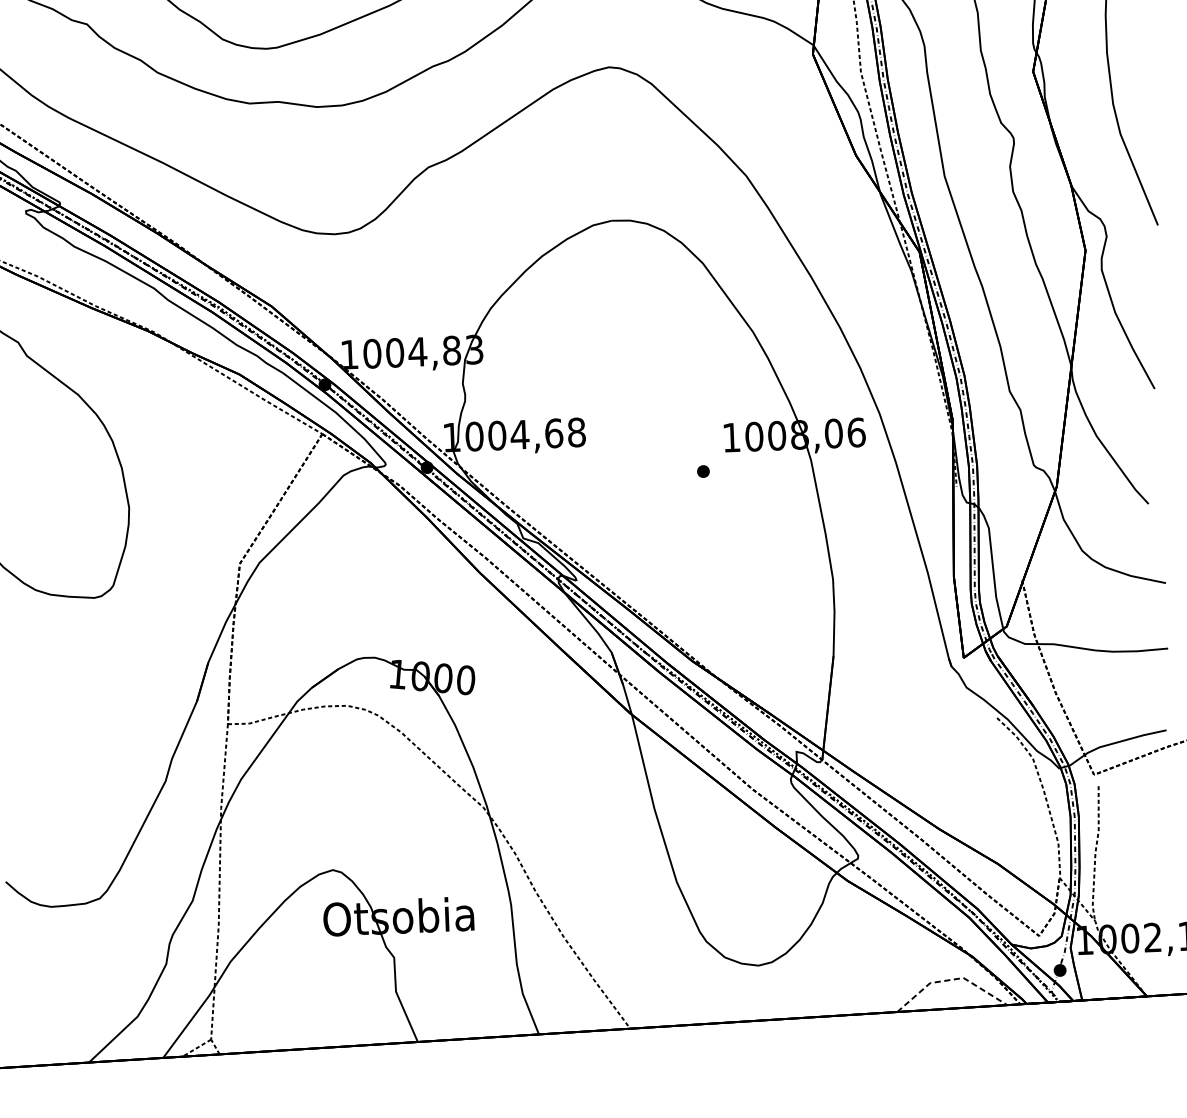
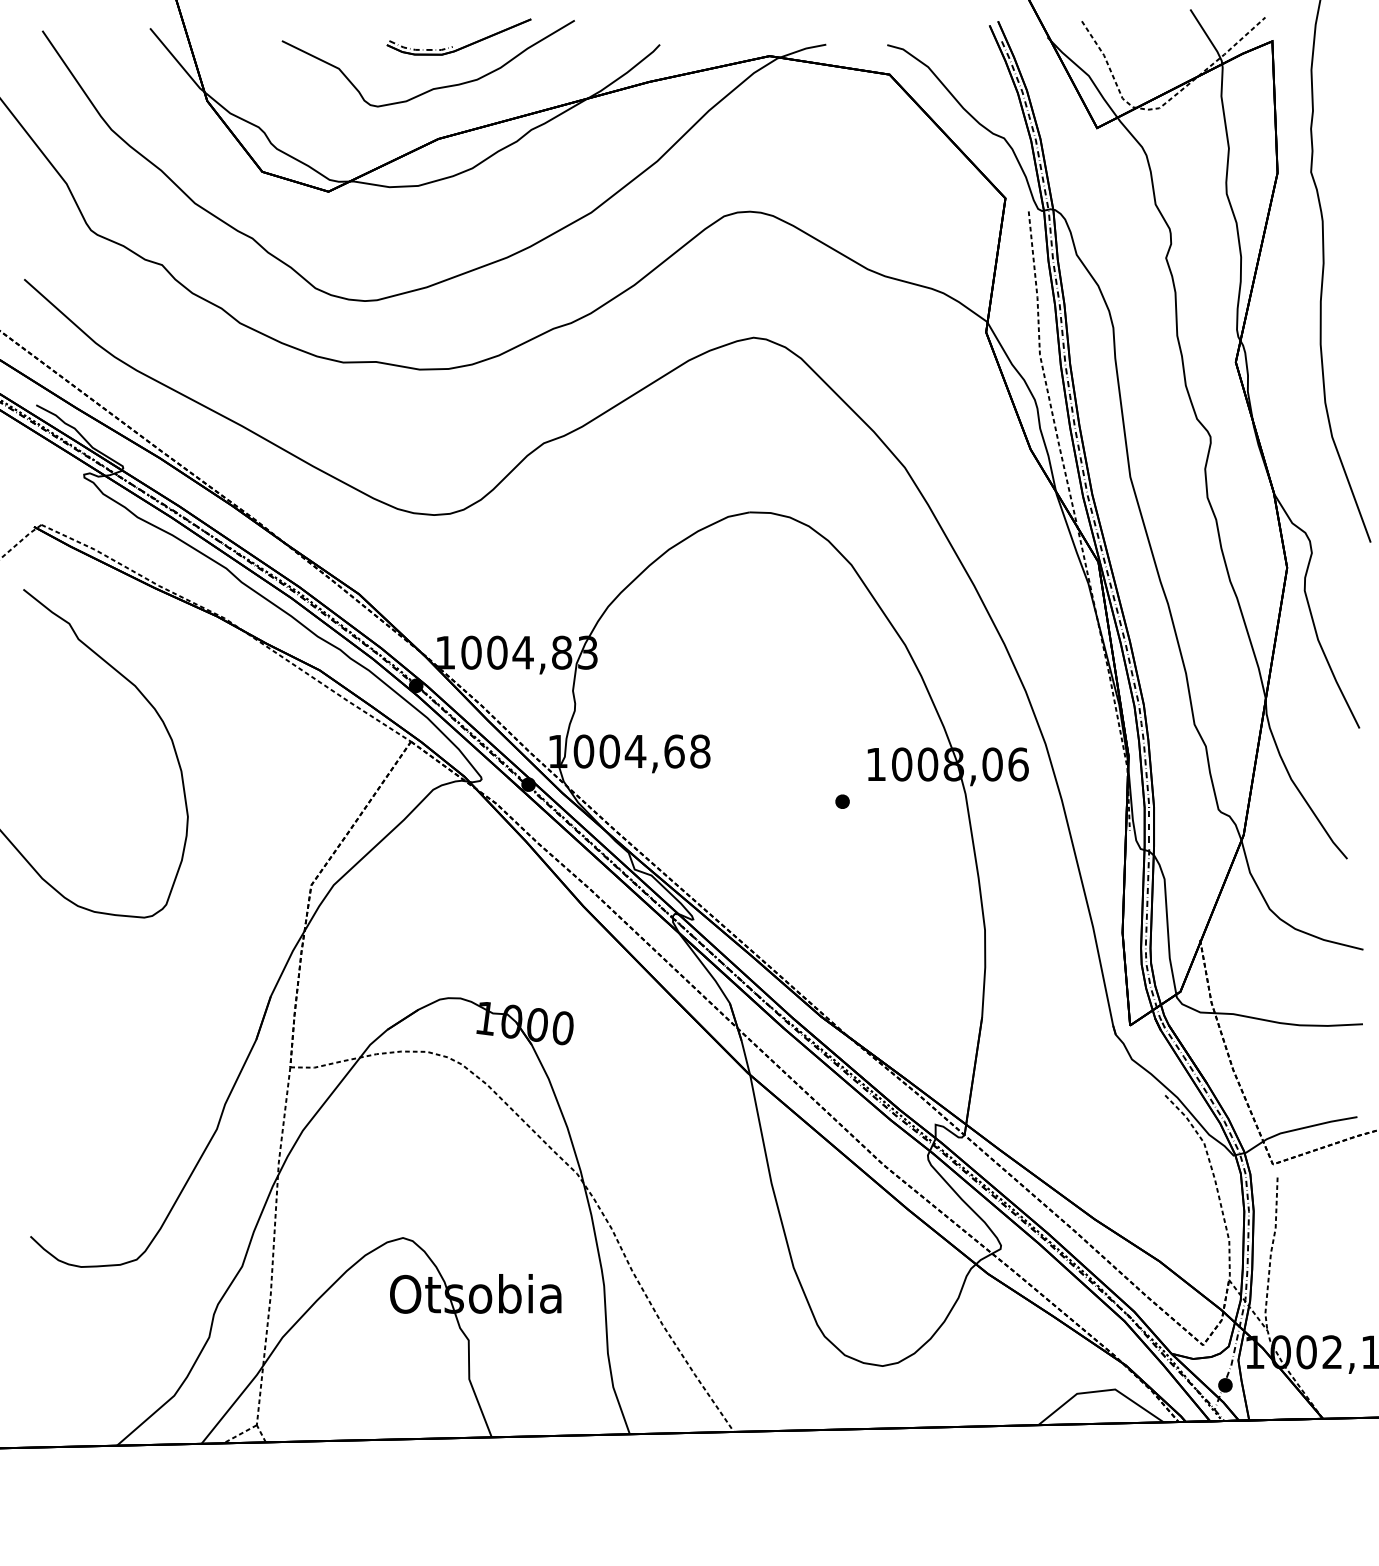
line: (950, 980) -> (1100, 1391), dashed -> solid

